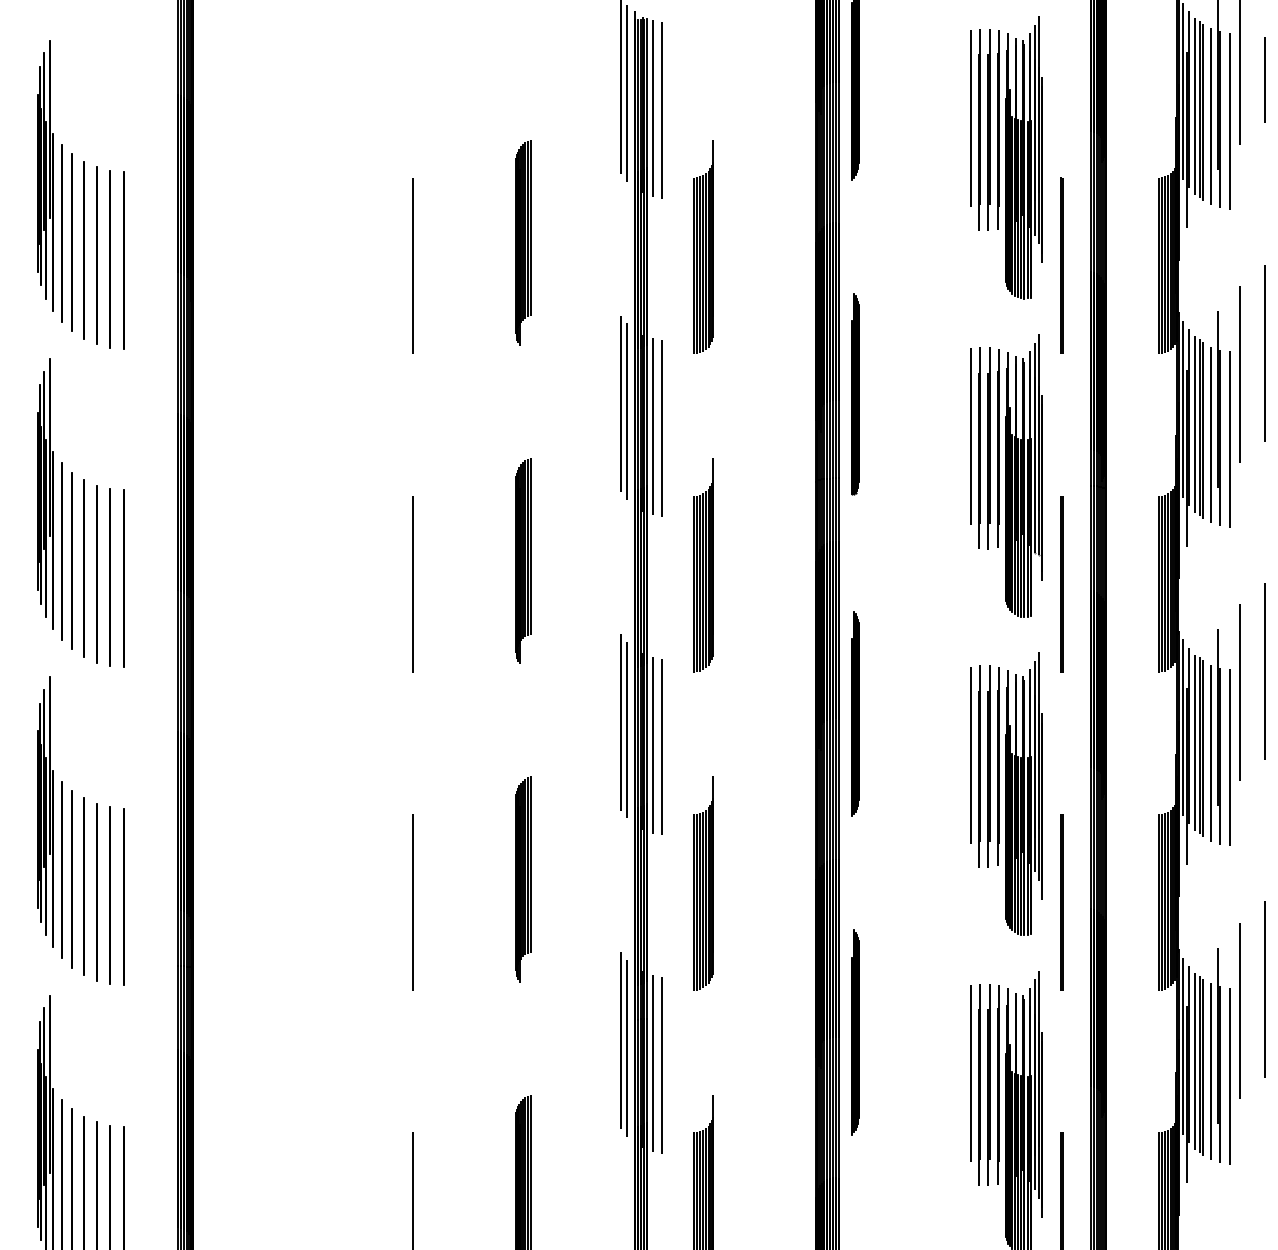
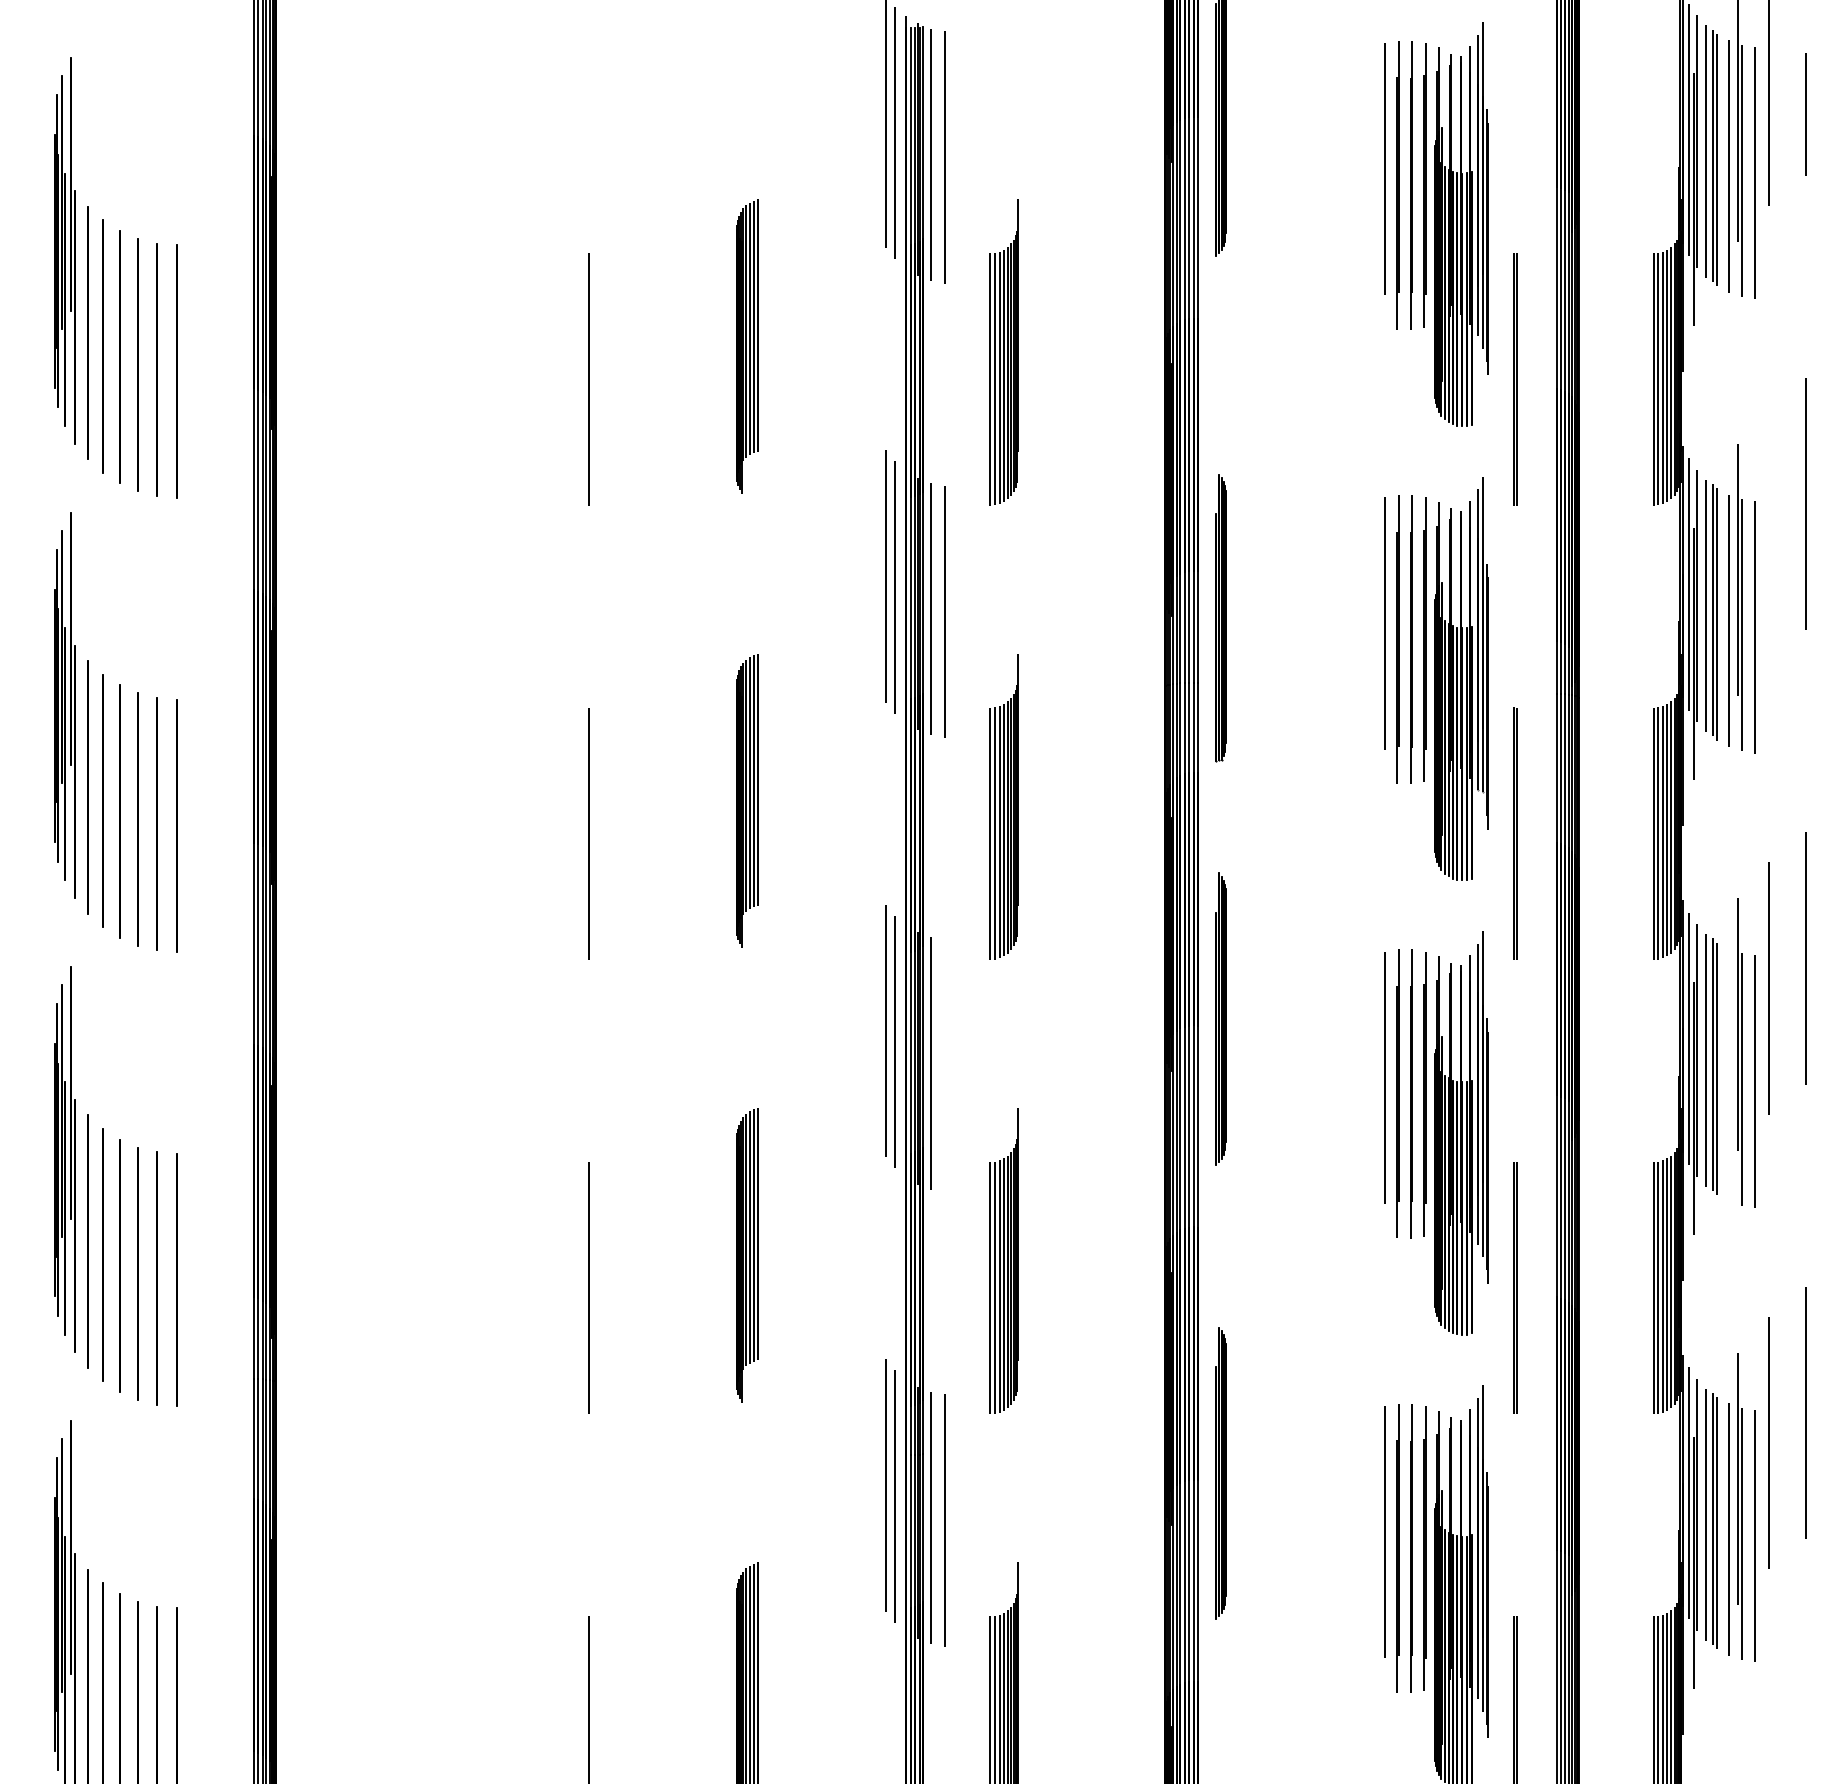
line: (1239, 374) -> (1769, 534), removed
part: (855, 394) -> (1221, 618), moved
line: (661, 746) -> (944, 1065), removed
line: (1211, 752) -> (1729, 1074), removed

